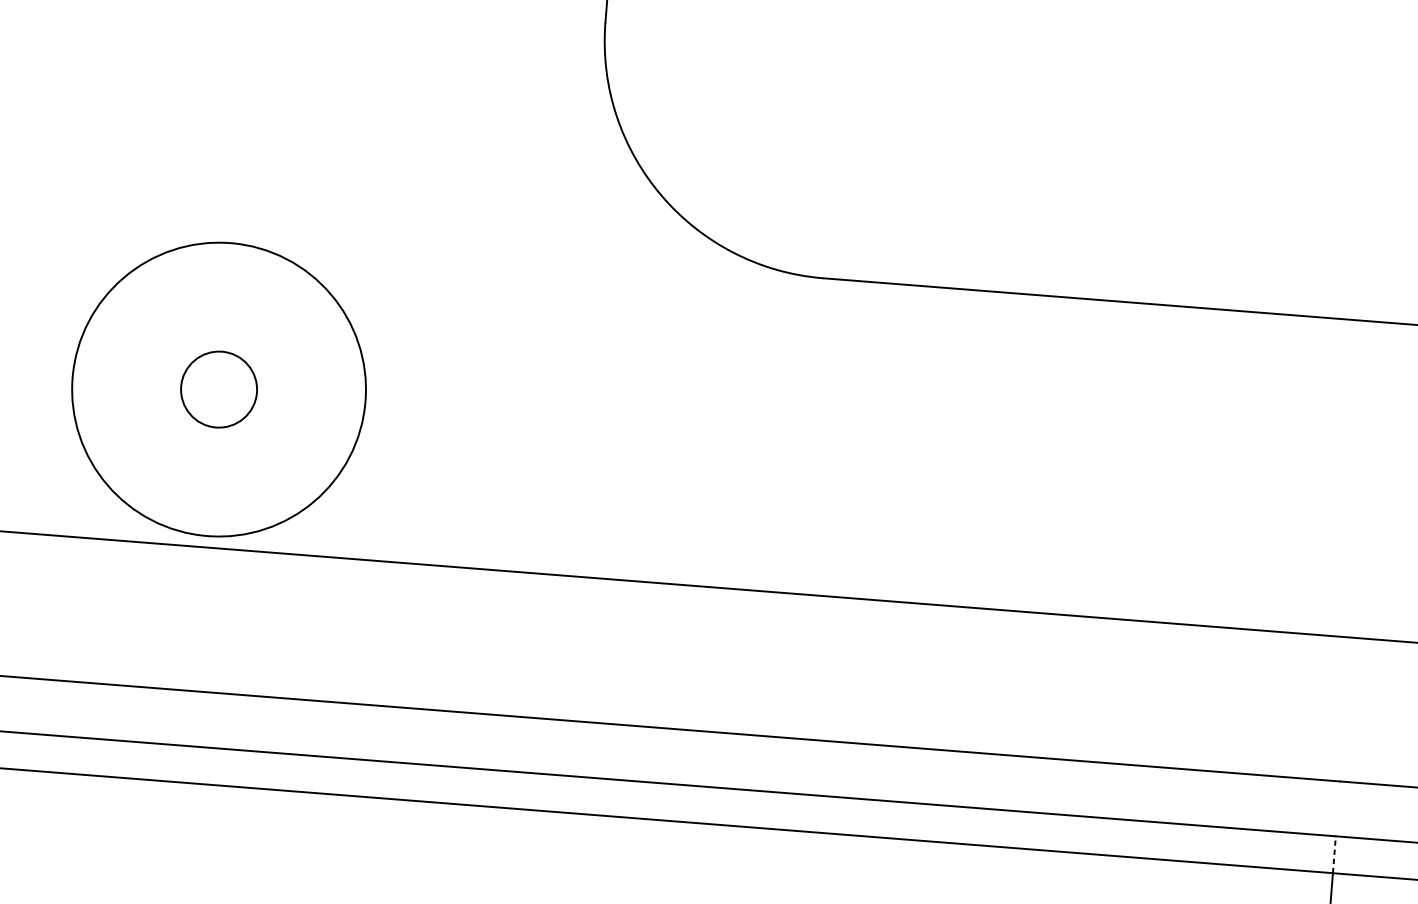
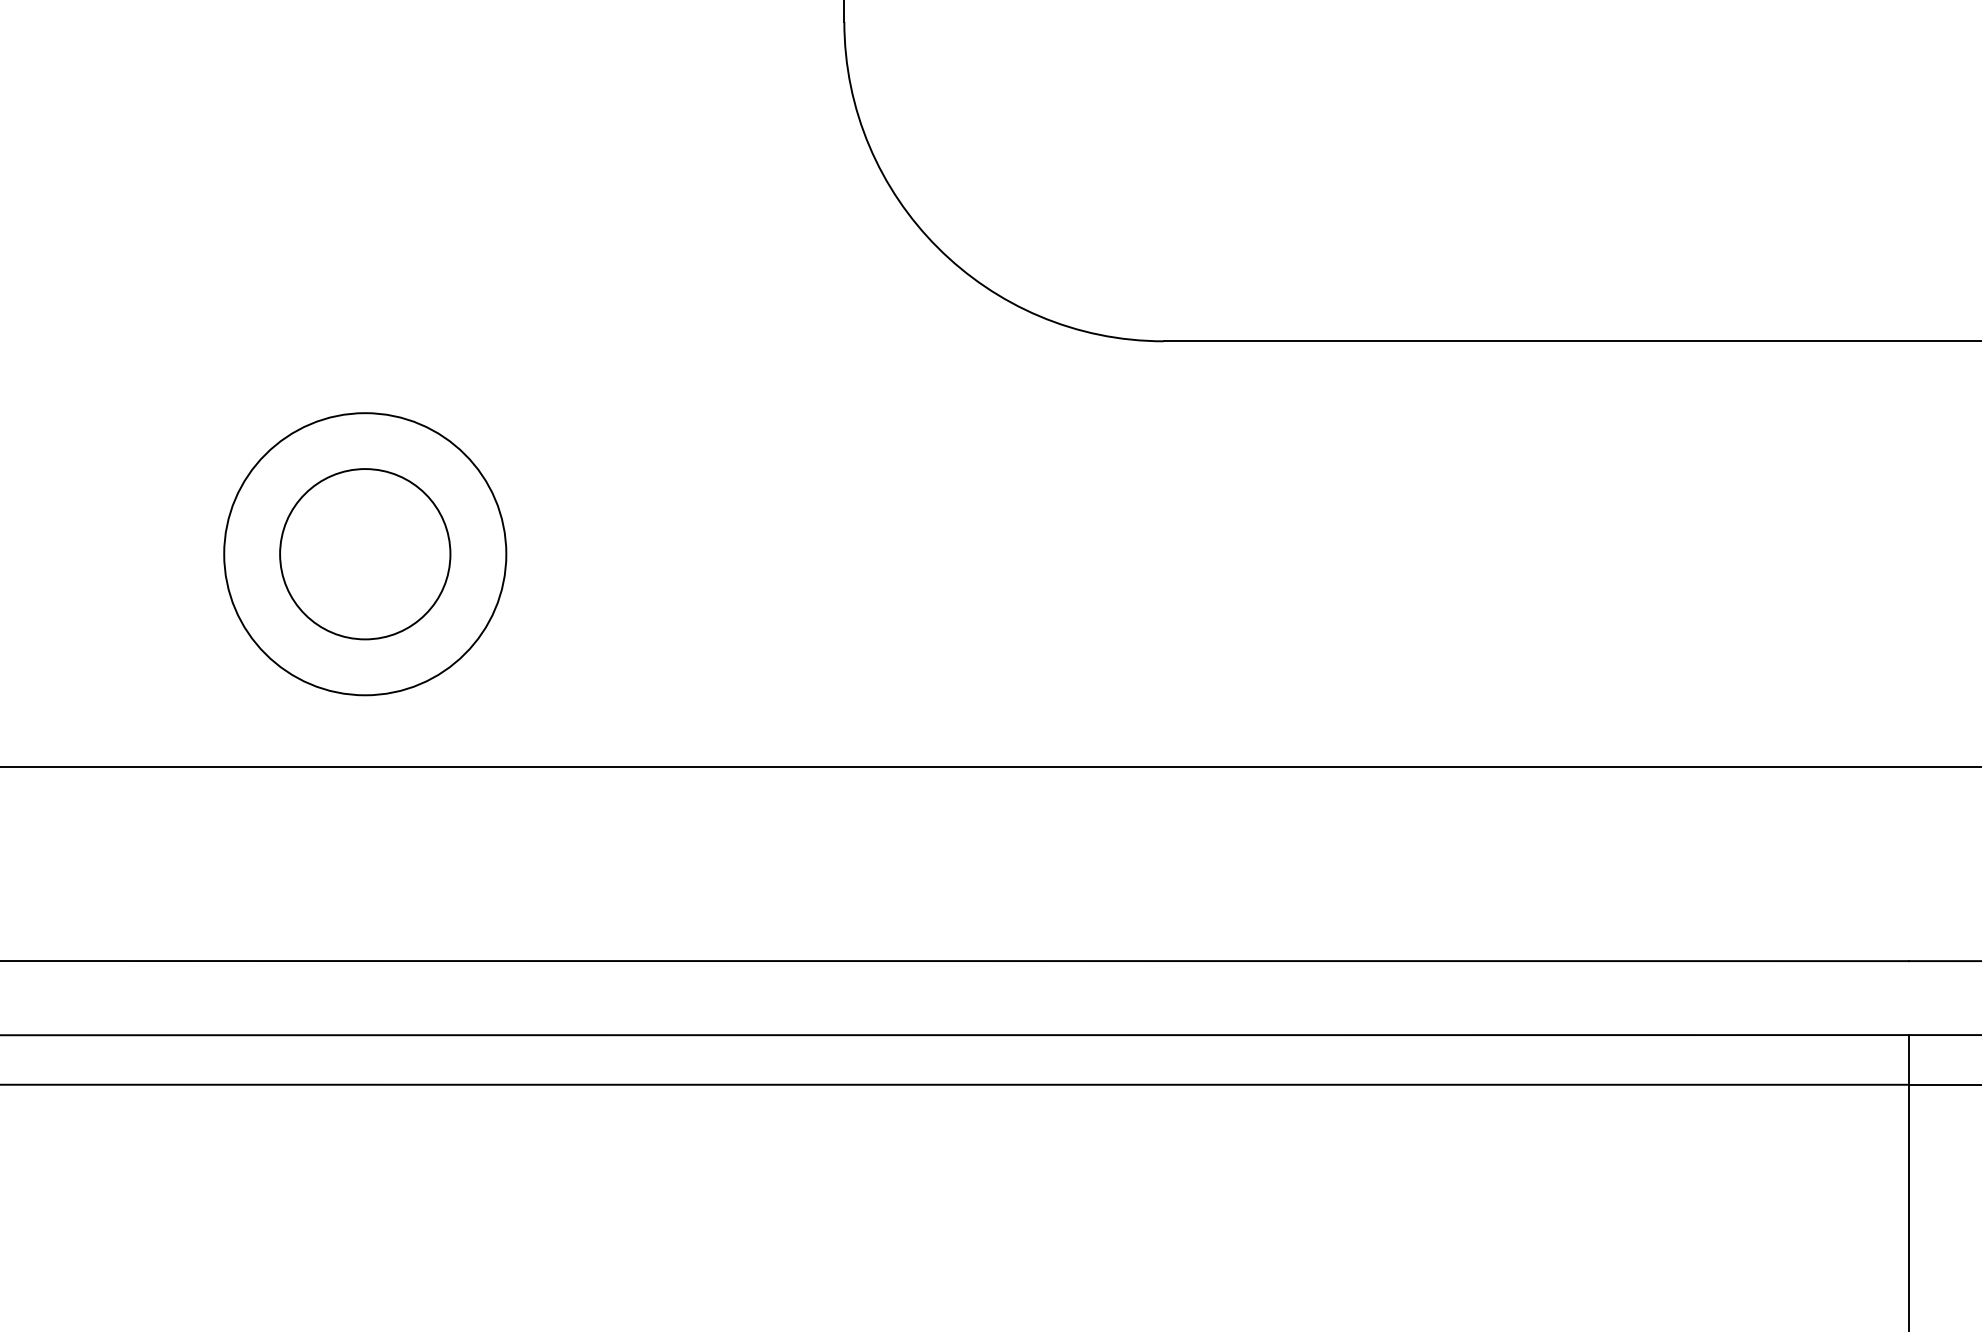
circle: (219, 389) -> (365, 554), size x0.71
circle: (219, 389) -> (365, 554), size x1.67
line: (1334, 854) -> (1908, 1059), dashed -> solid

